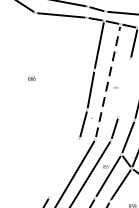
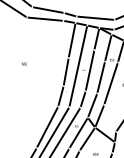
line: (108, 82) -> (78, 66), dashed -> solid
line: (123, 87) -> (89, 70), added
line: (64, 168) -> (47, 127), added

